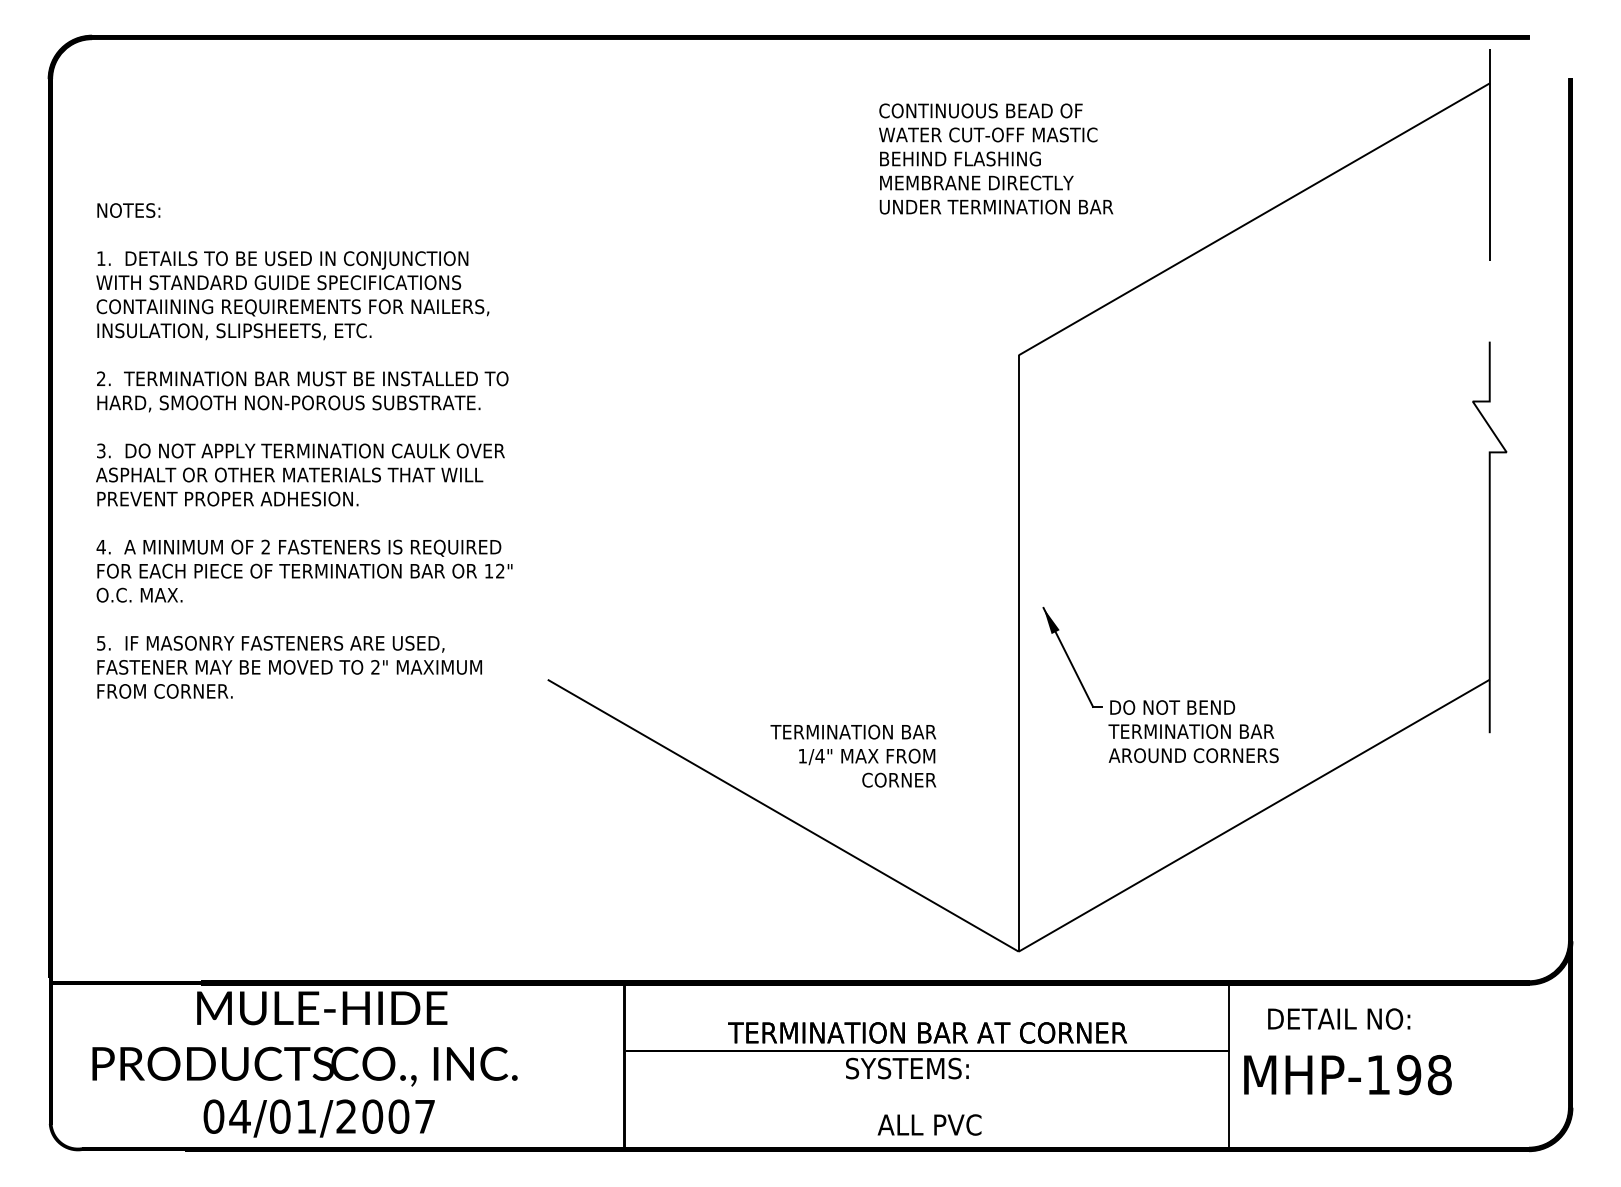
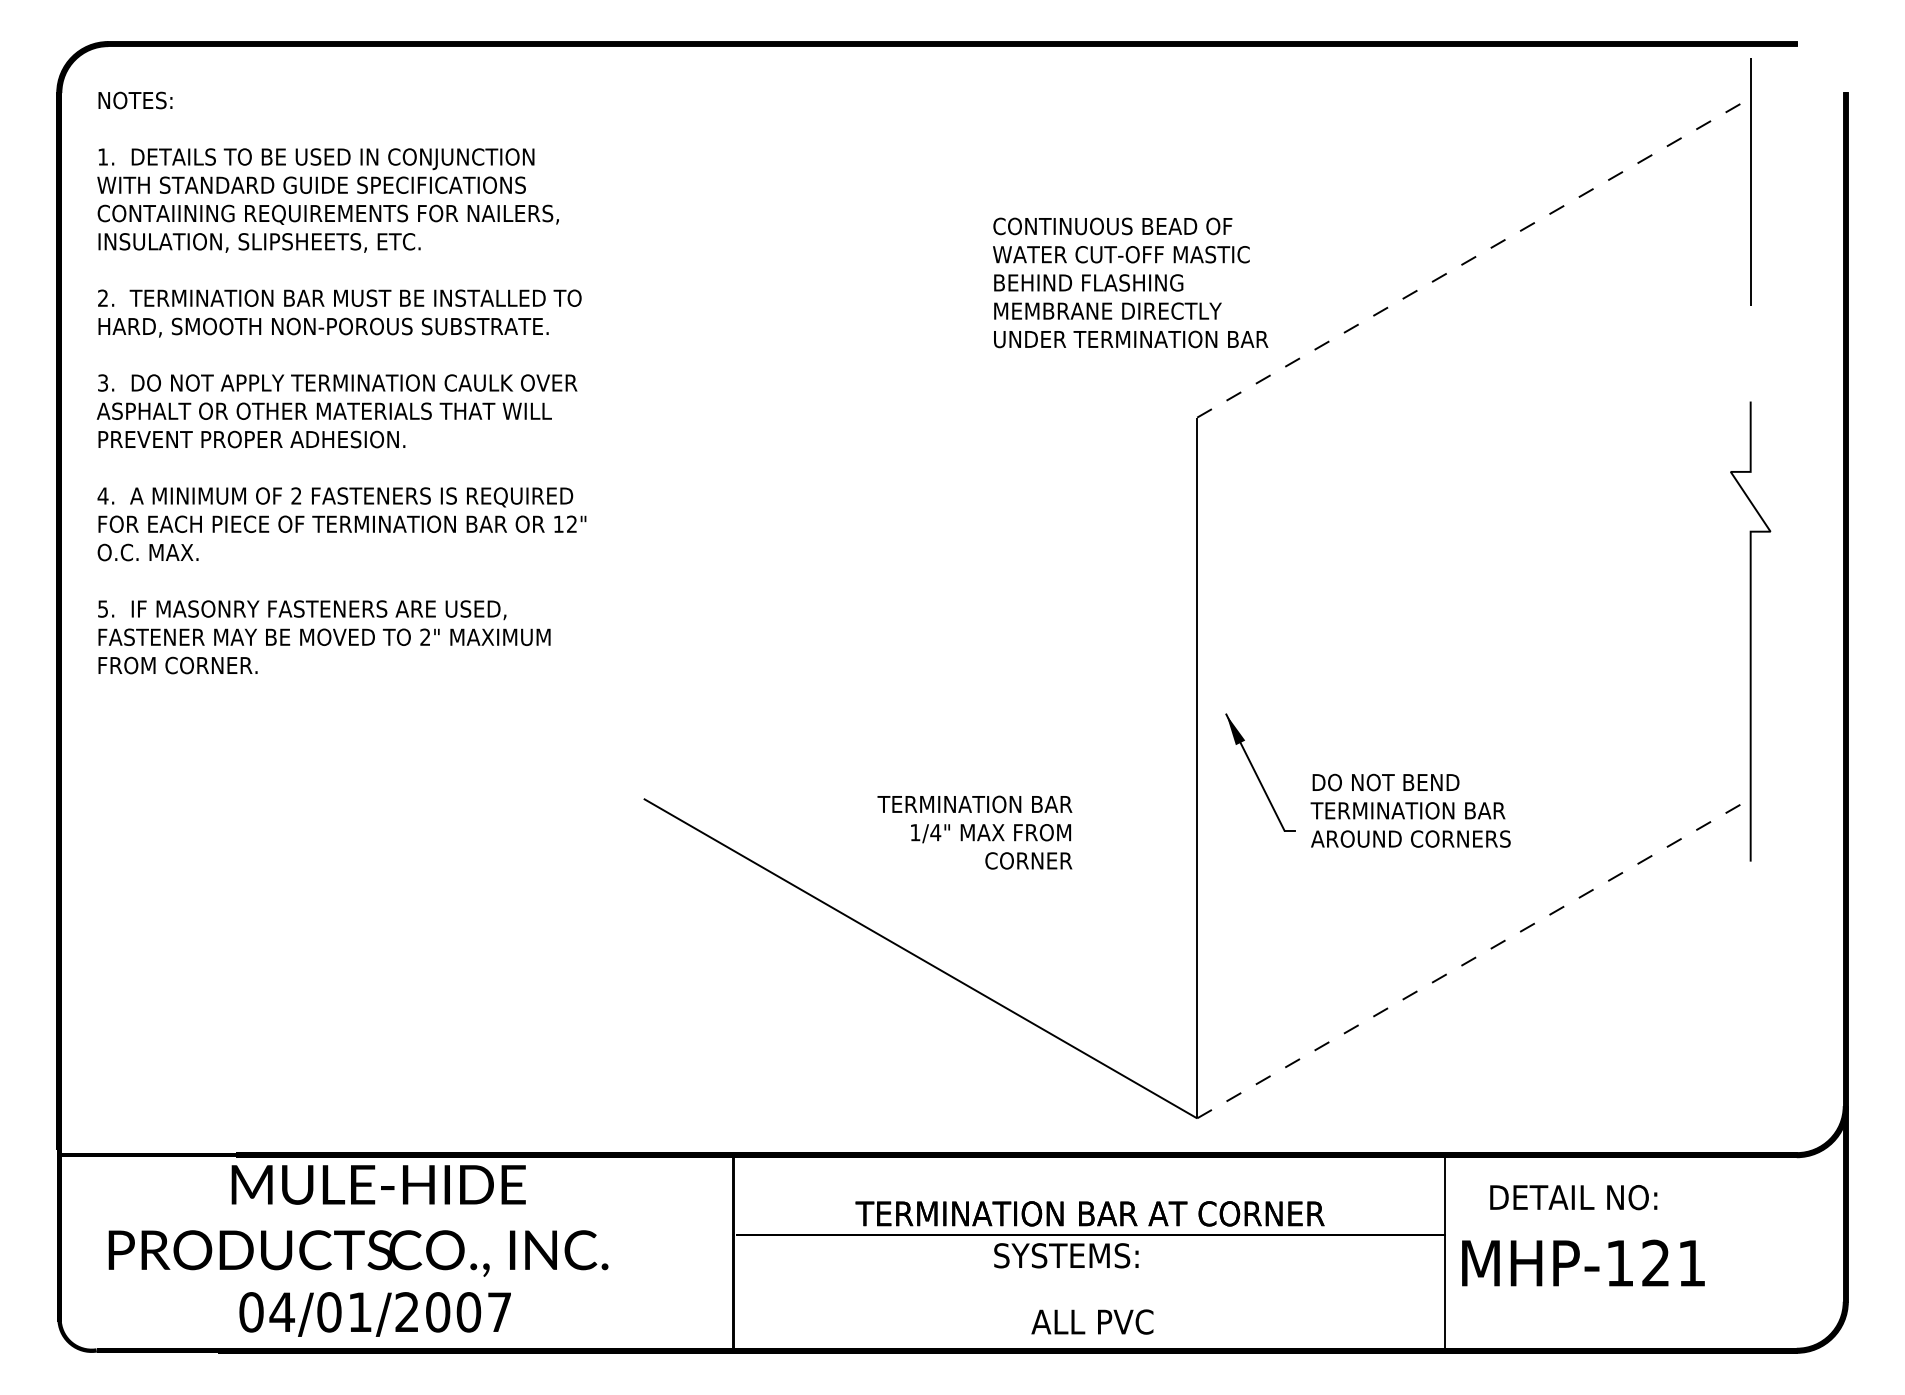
text: (996, 158) -> (1130, 282), moved
line: (1253, 219) -> (1473, 257), solid -> dashed
text: (304, 450) -> (341, 382), moved
text: (1193, 731) -> (1410, 810), moved
text: (853, 756) -> (974, 832), moved
line: (1253, 815) -> (1473, 958), solid -> dashed
text: (1424, 1075) -> (1673, 1263), MHP-198 -> MHP-121

